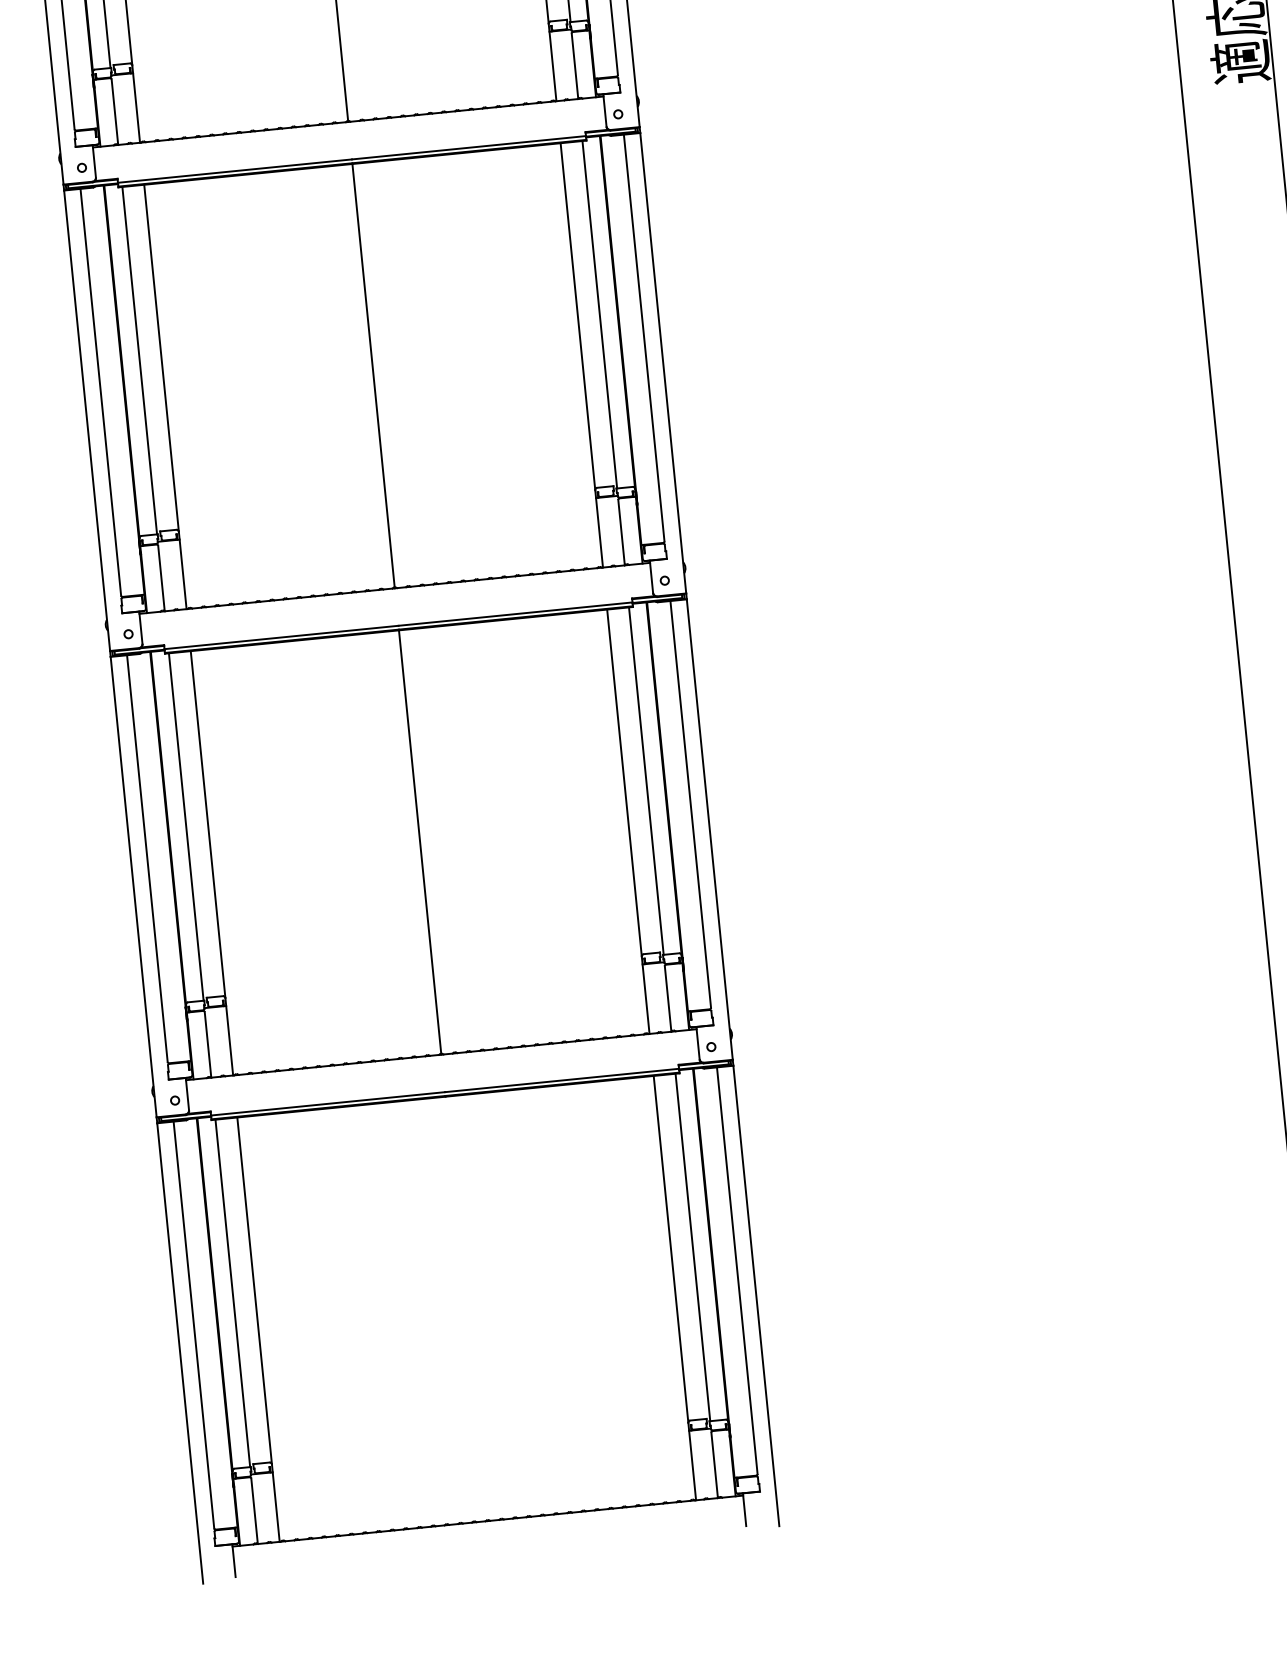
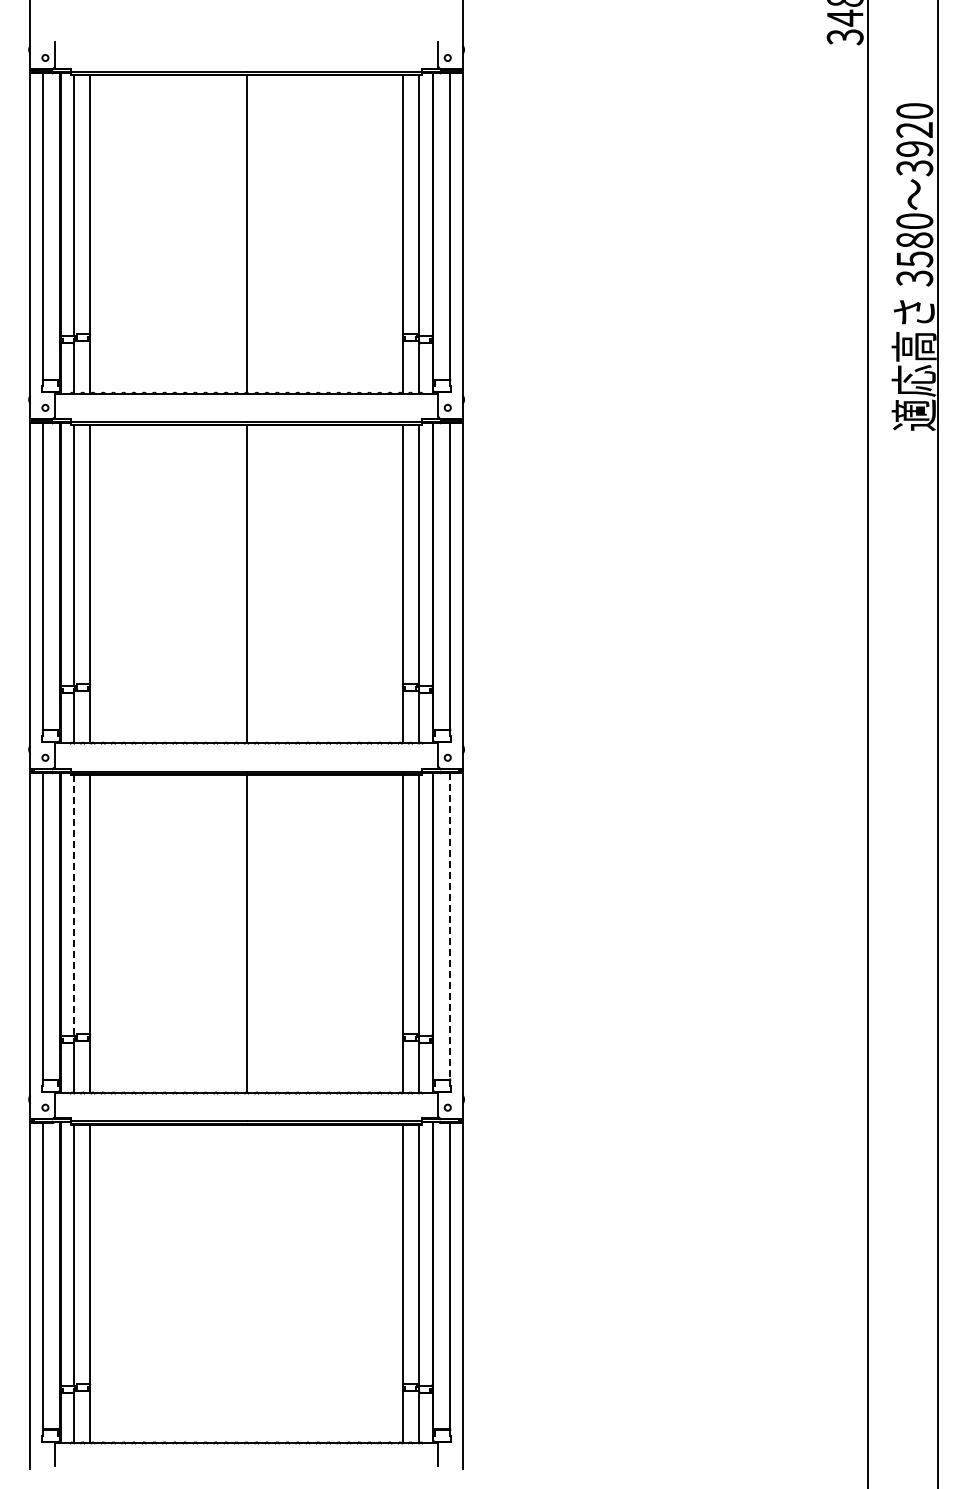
line: (690, 803) -> (450, 925), solid -> dashed
line: (186, 827) -> (74, 905), solid -> dashed

